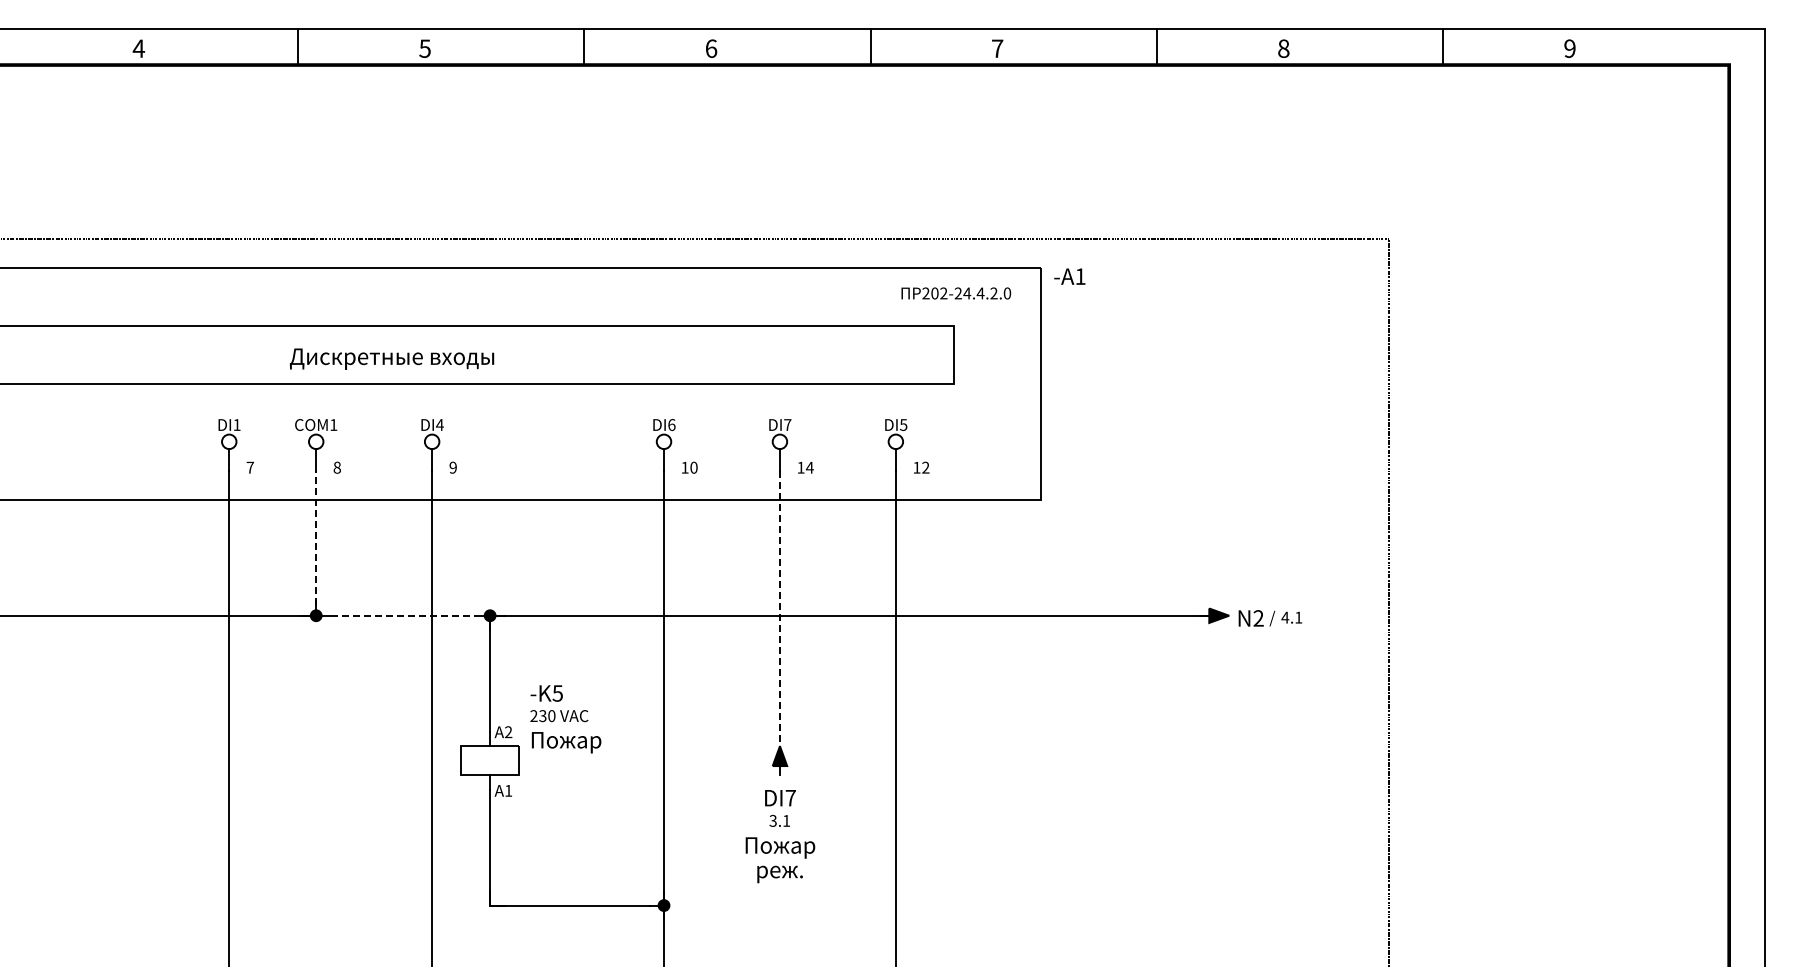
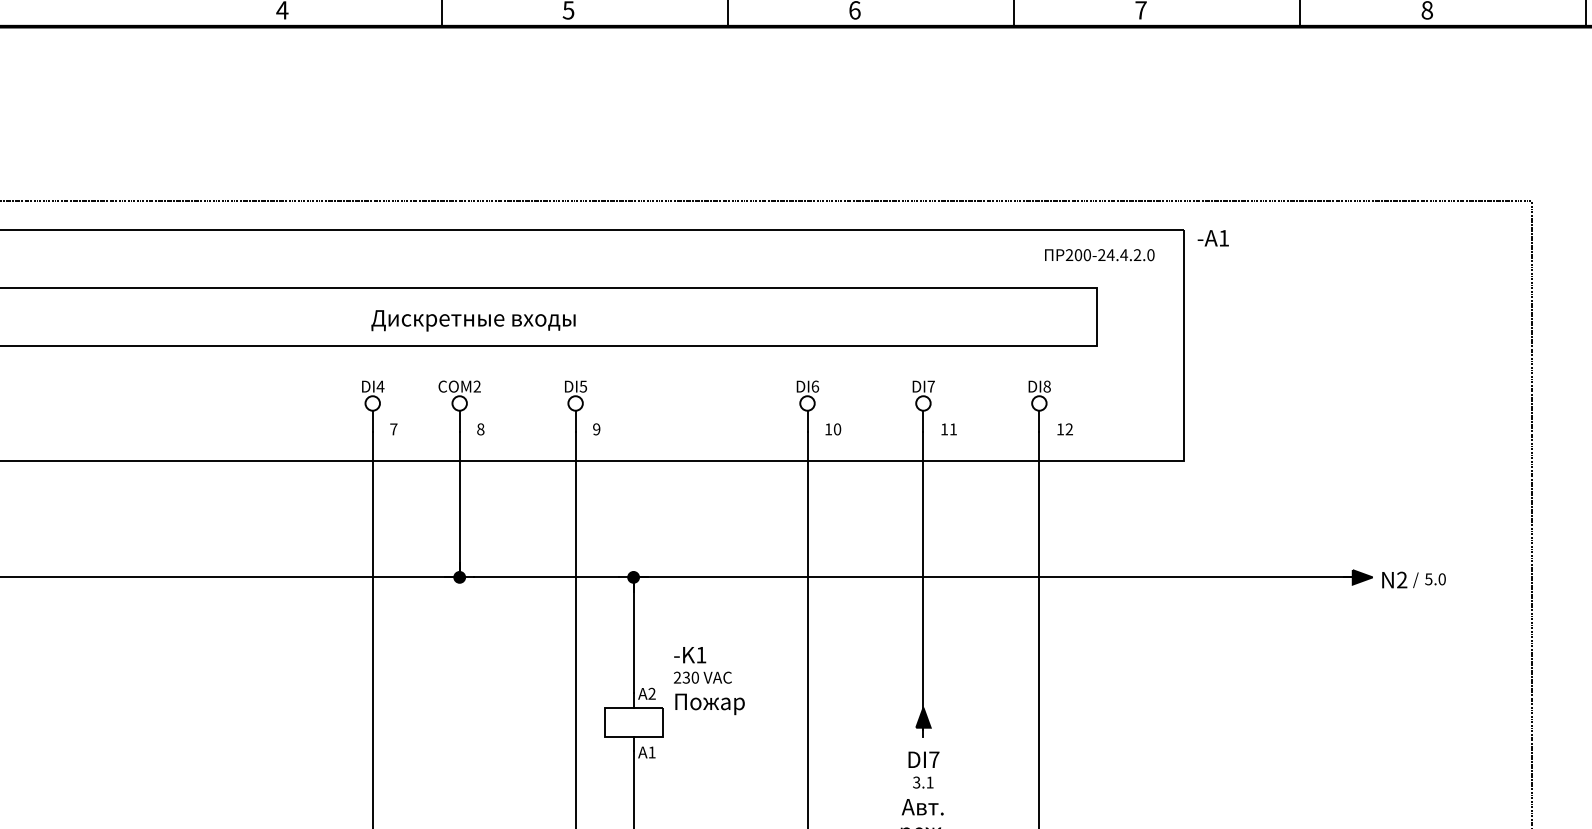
text: (943, 293) -> (1086, 255), 202-24.4.2.0 -> 200-24.4.2.0
text: (392, 358) -> (473, 320), moved
text: (236, 424) -> (379, 386), DI1 -> DI4
text: (333, 424) -> (476, 386), COM1 -> COM2
text: (439, 424) -> (582, 386), DI4 -> DI5
text: (903, 424) -> (1046, 386), DI5 -> DI8
text: (809, 467) -> (952, 429), 14 -> 11
line: (316, 542) -> (459, 504), dashed -> solid
line: (403, 615) -> (546, 577), dashed -> solid
text: (1291, 617) -> (1434, 579), 4.1 -> 5.0
line: (779, 619) -> (922, 581), dashed -> solid
text: (557, 693) -> (700, 655), -K5 -> -K1
text: (780, 847) -> (923, 809), Пожар -> Авт.

